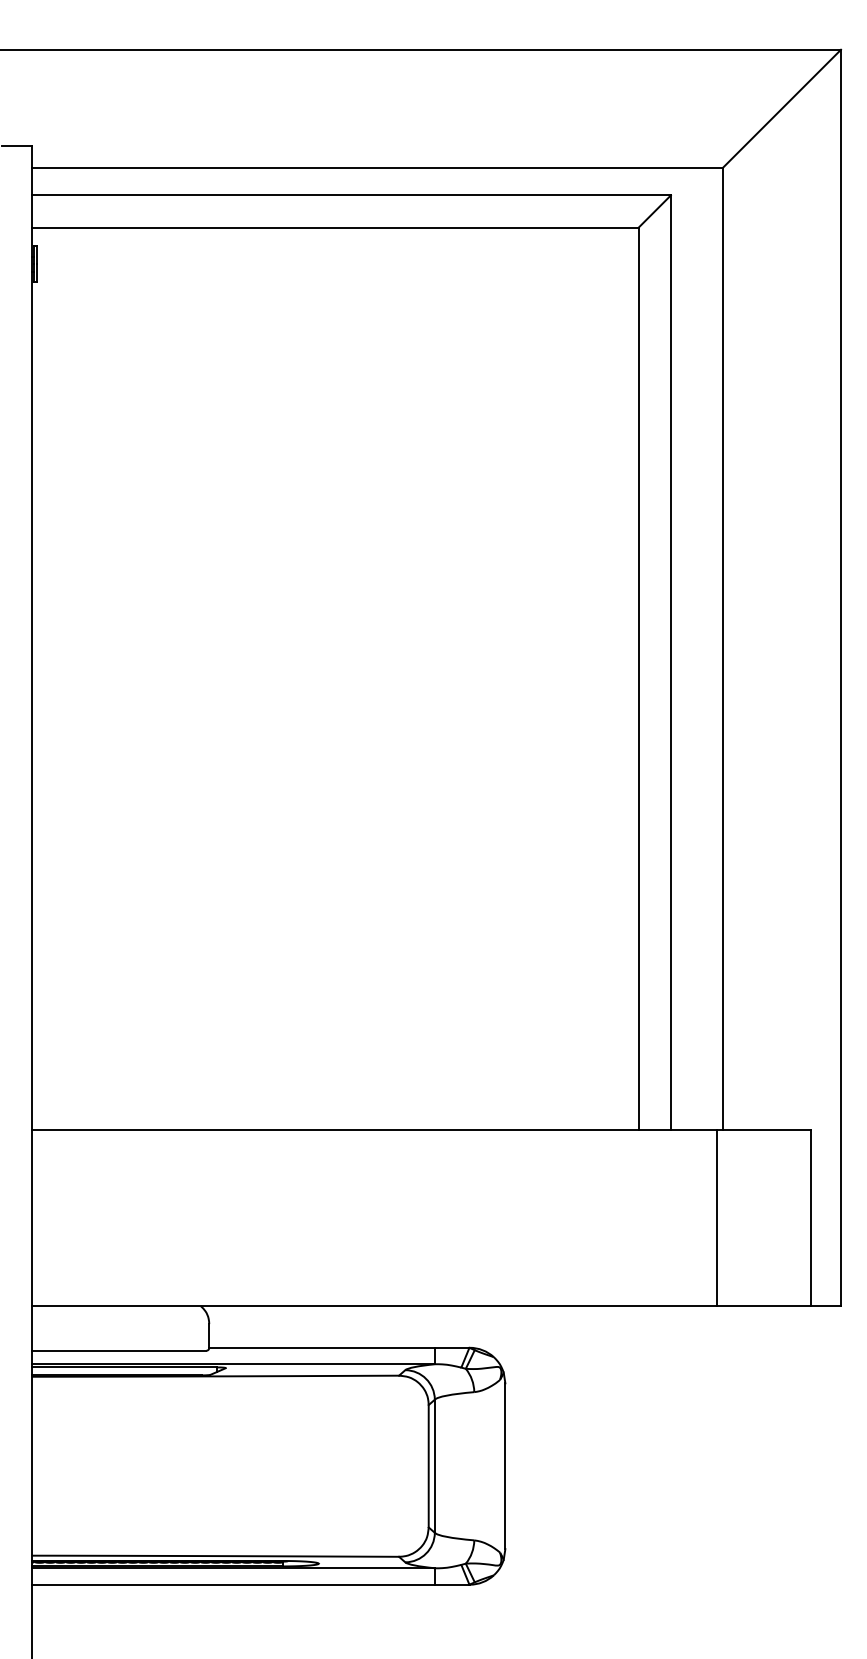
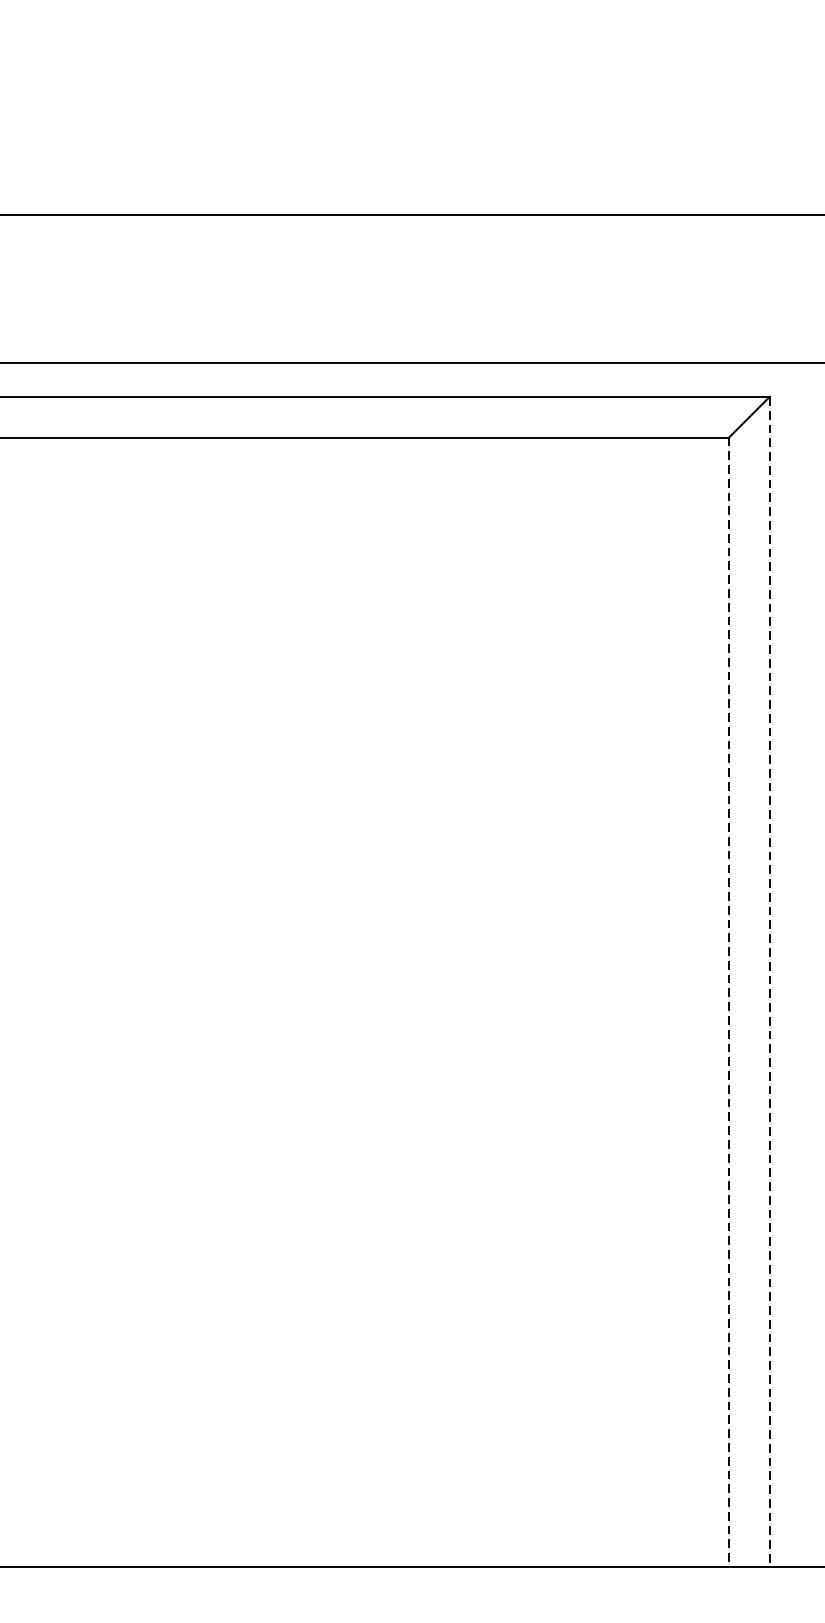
line: (670, 663) -> (768, 983), solid -> dashed
line: (638, 679) -> (728, 1003), solid -> dashed

